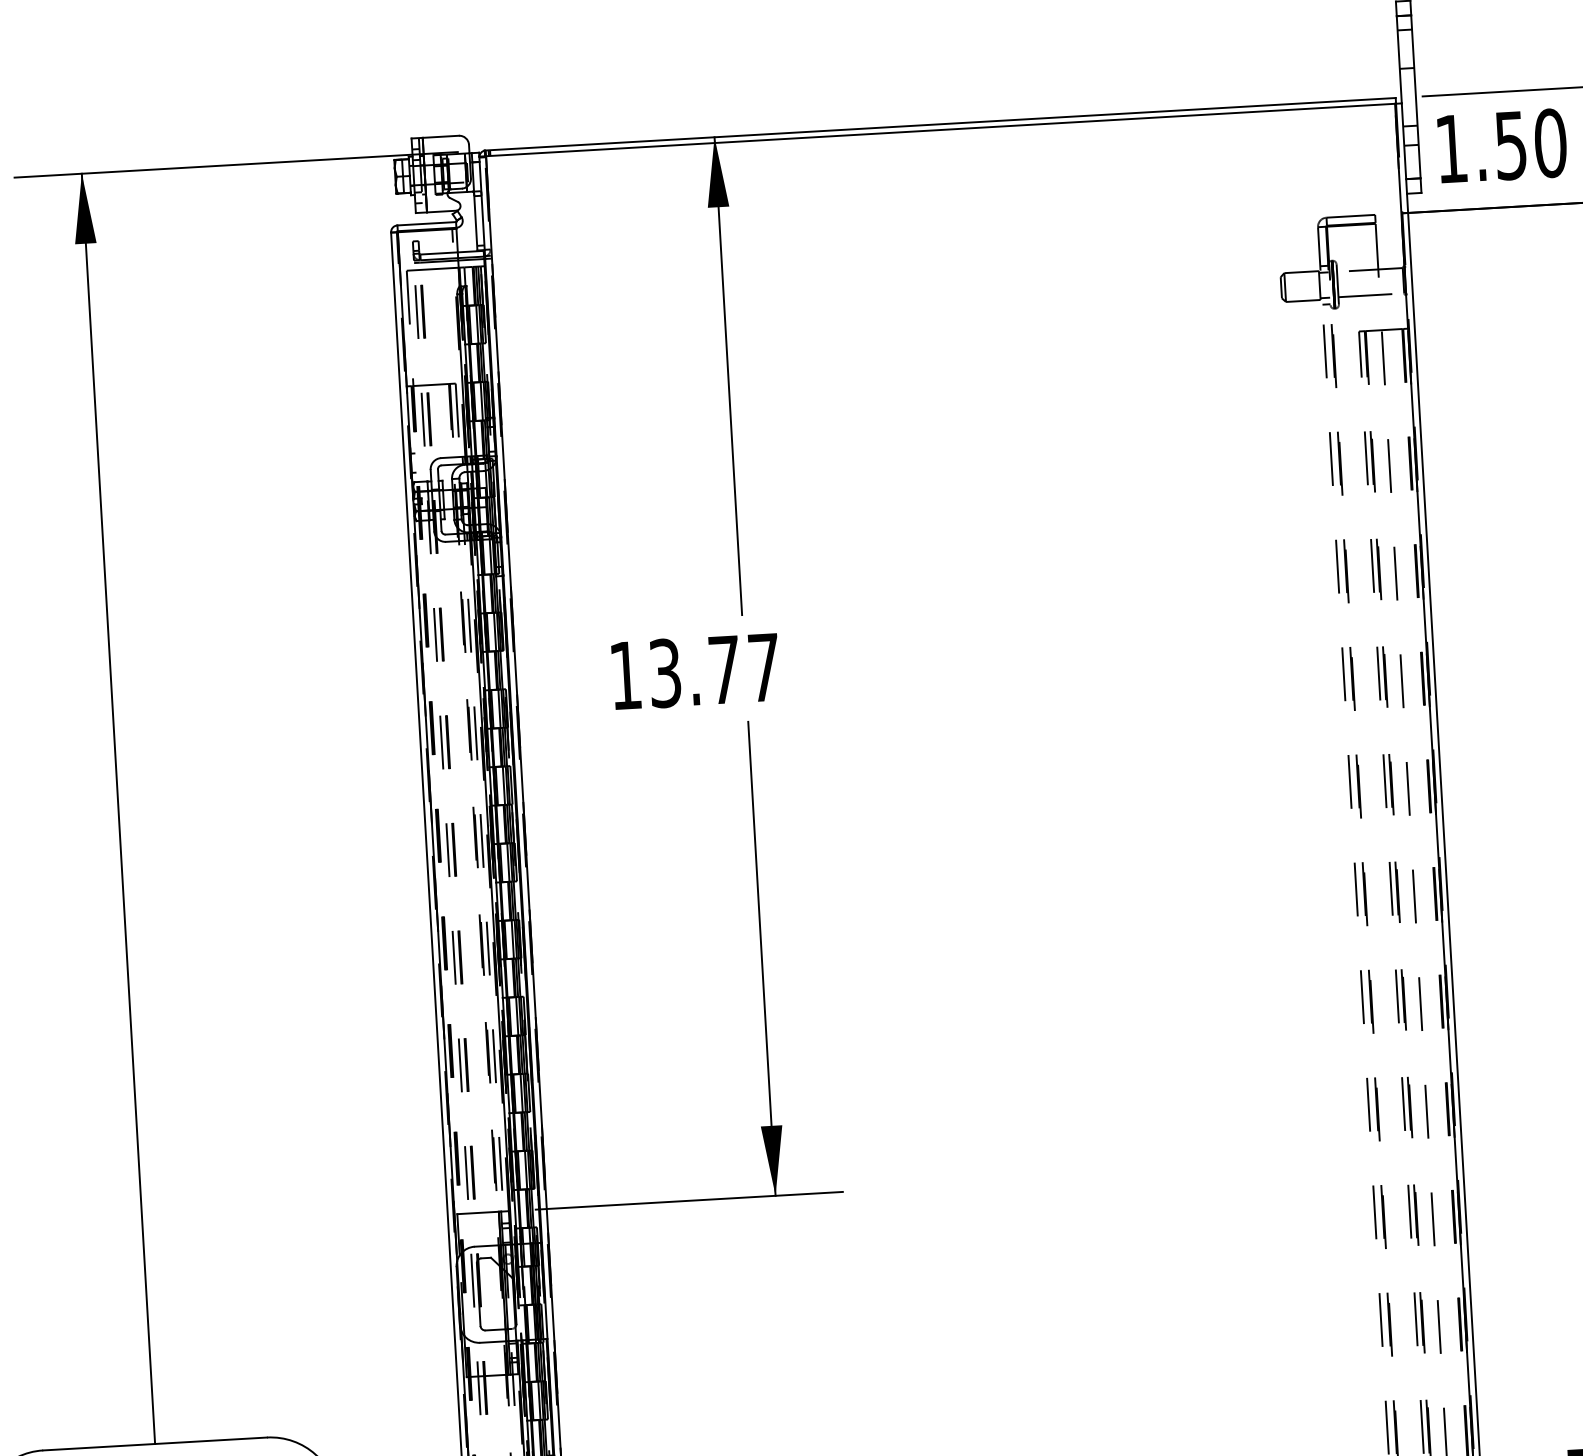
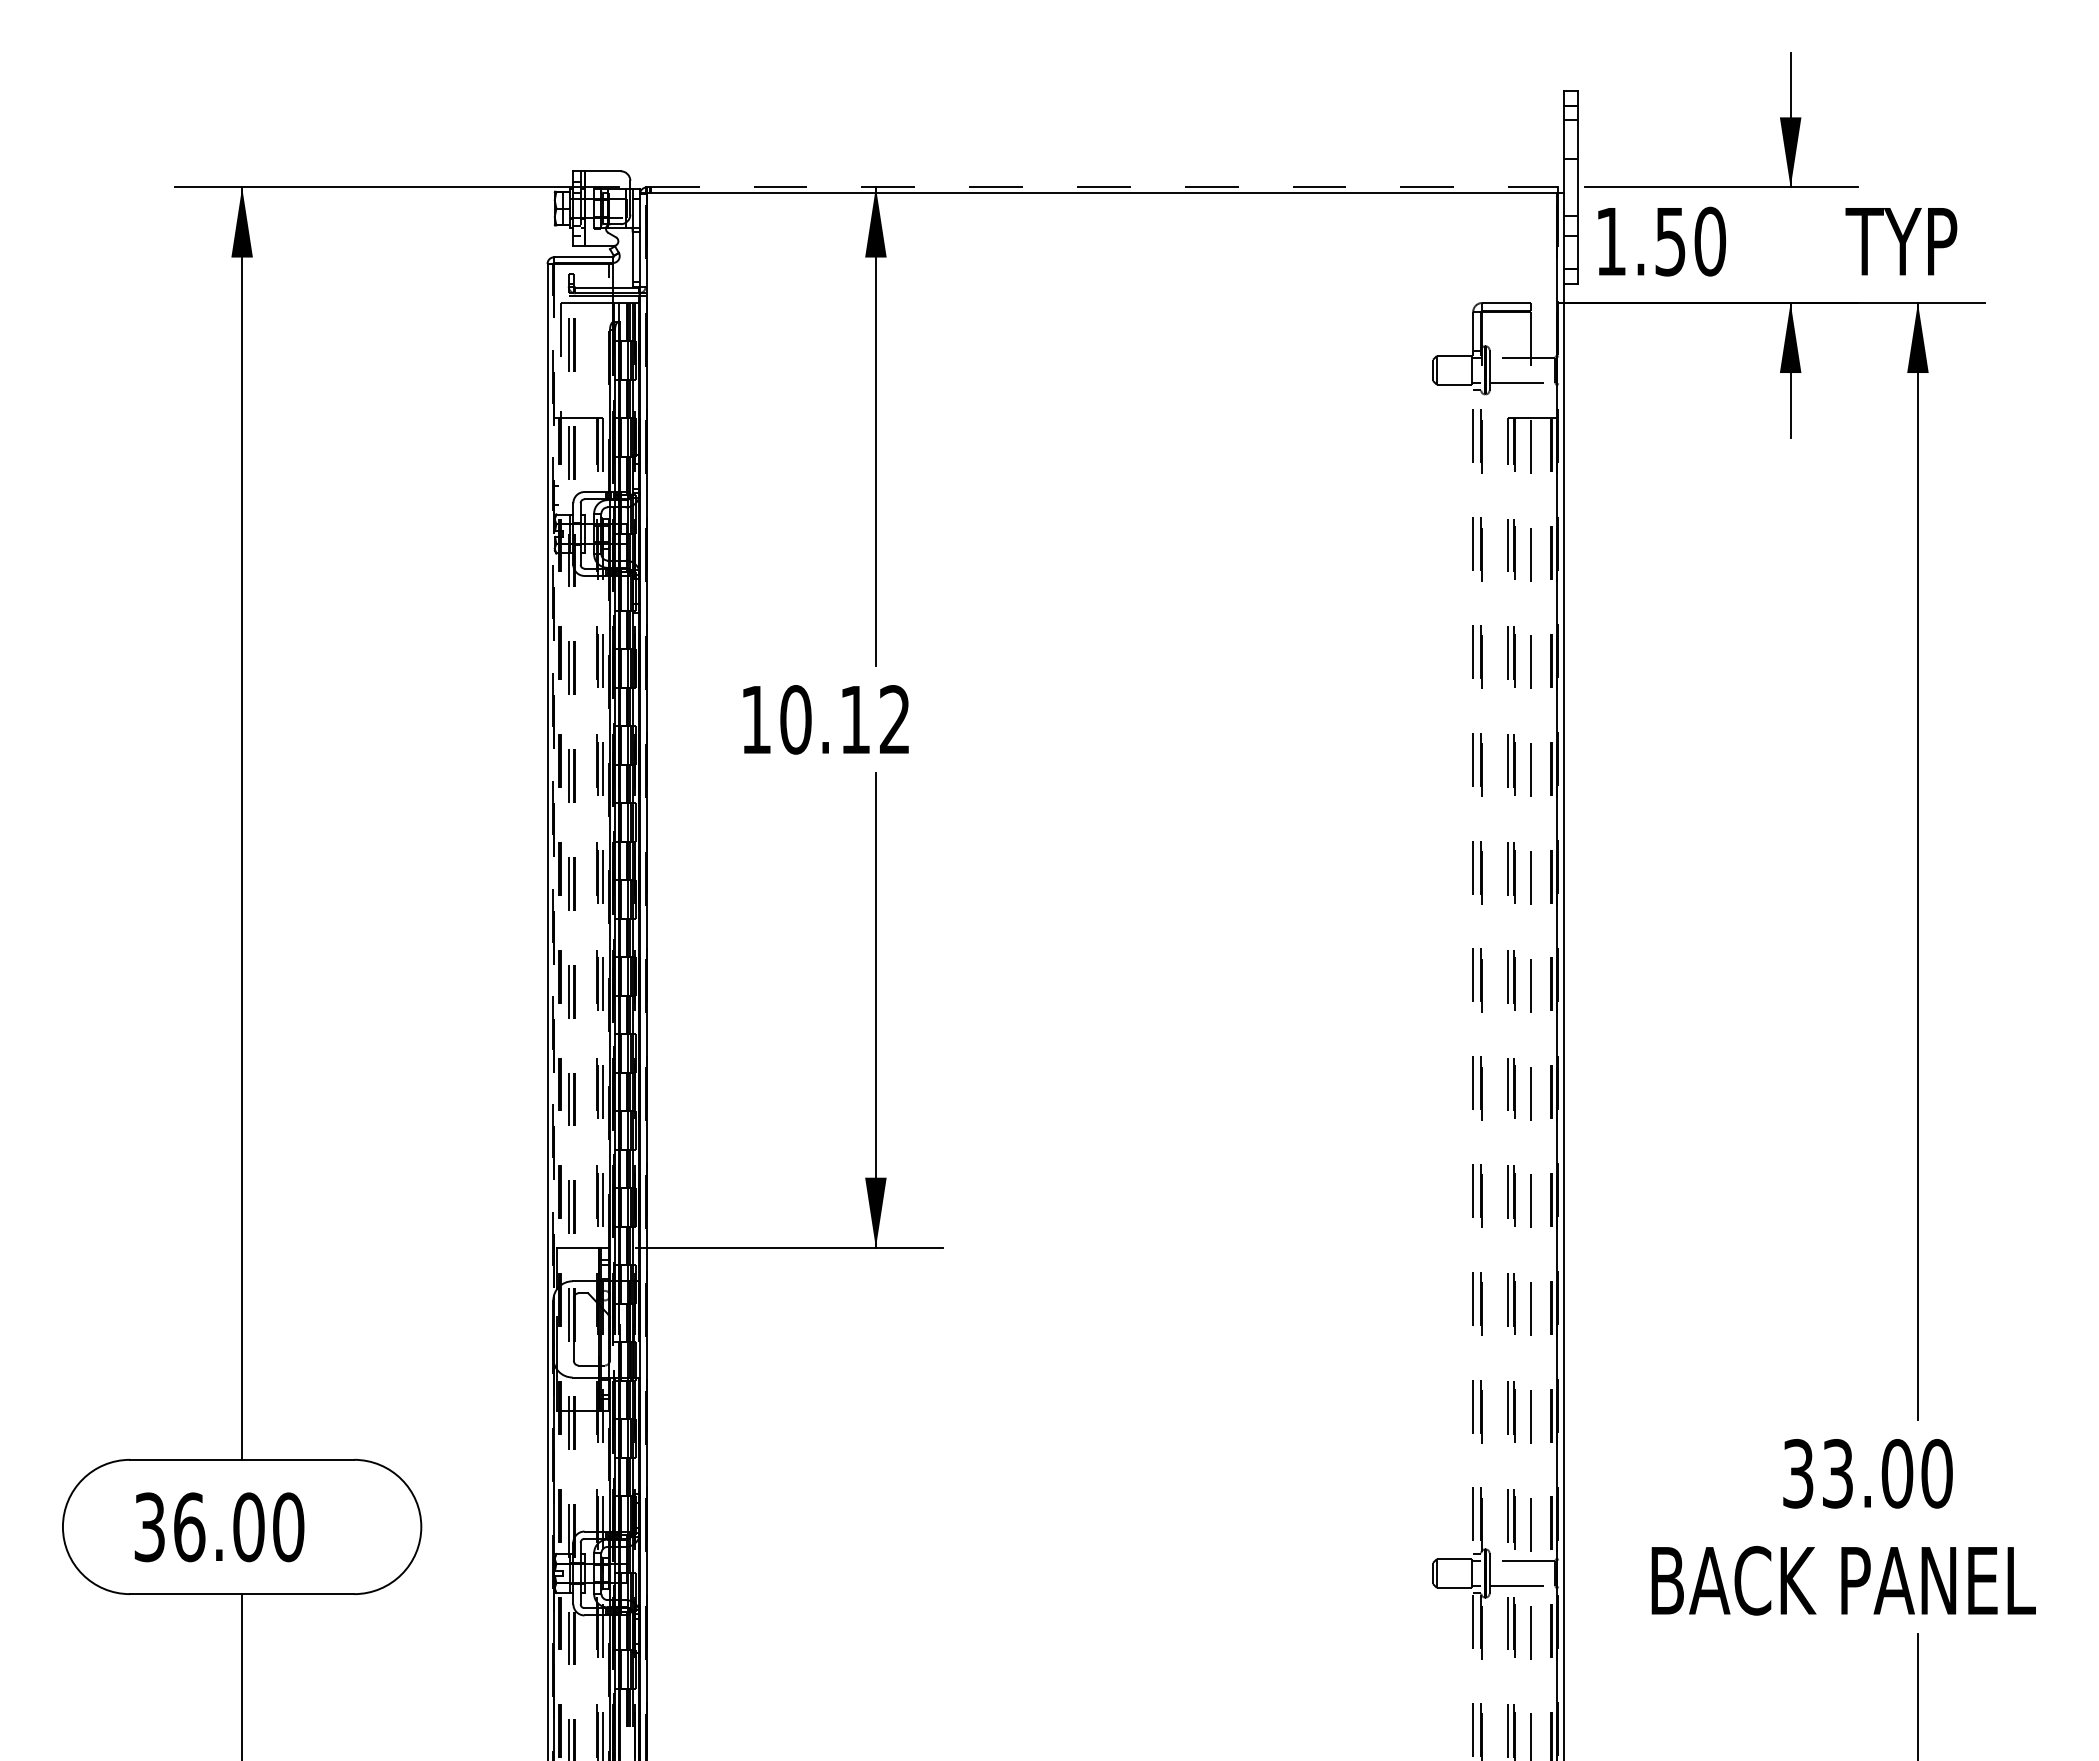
line: (940, 124) -> (1102, 187), solid -> dashed
text: (713, 670) -> (844, 719), 13.77 -> 10.12
line: (427, 746) -> (554, 779), solid -> dashed

